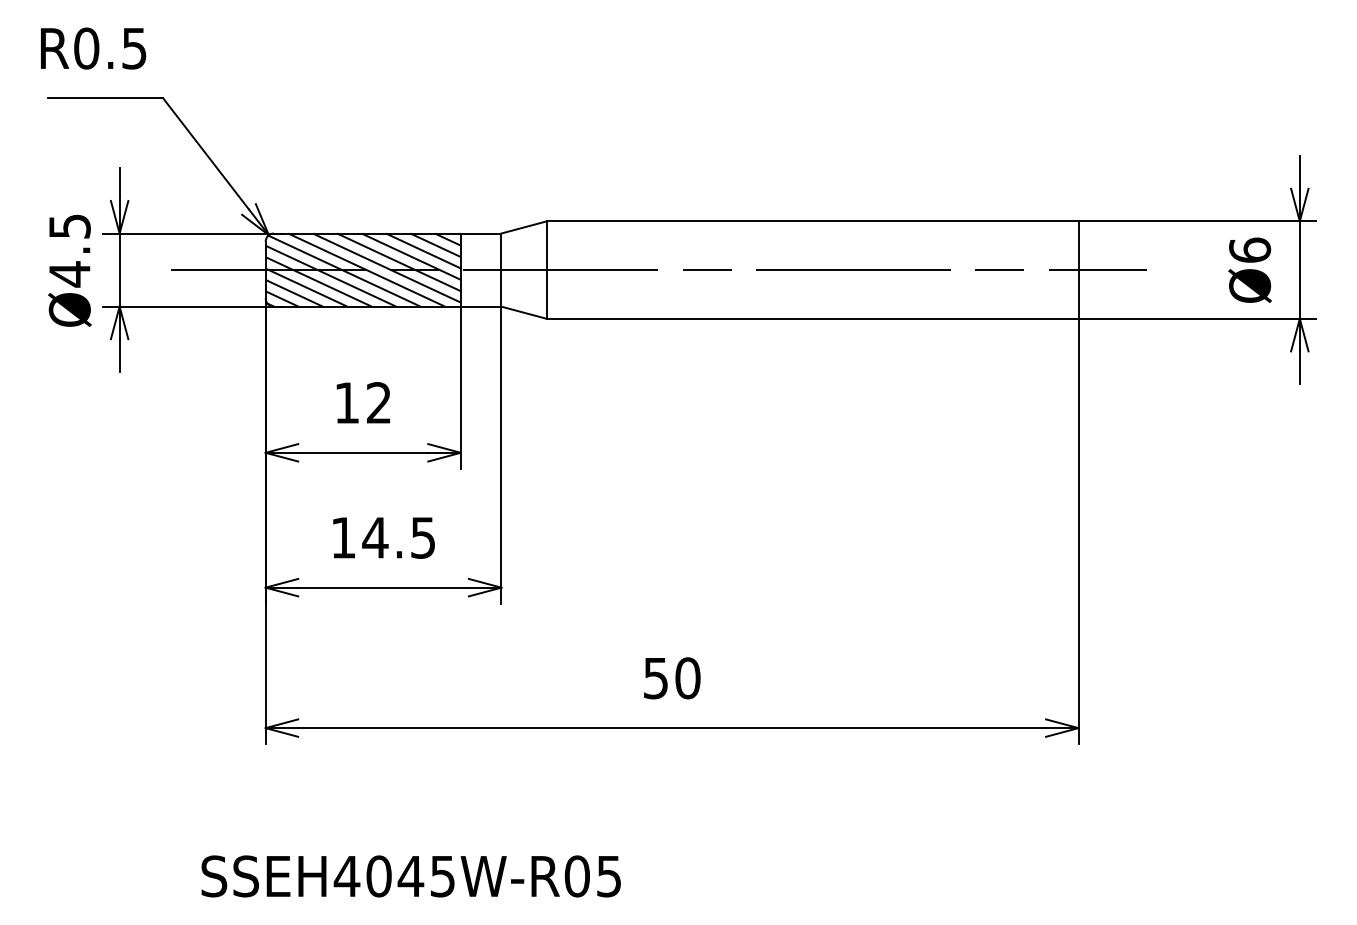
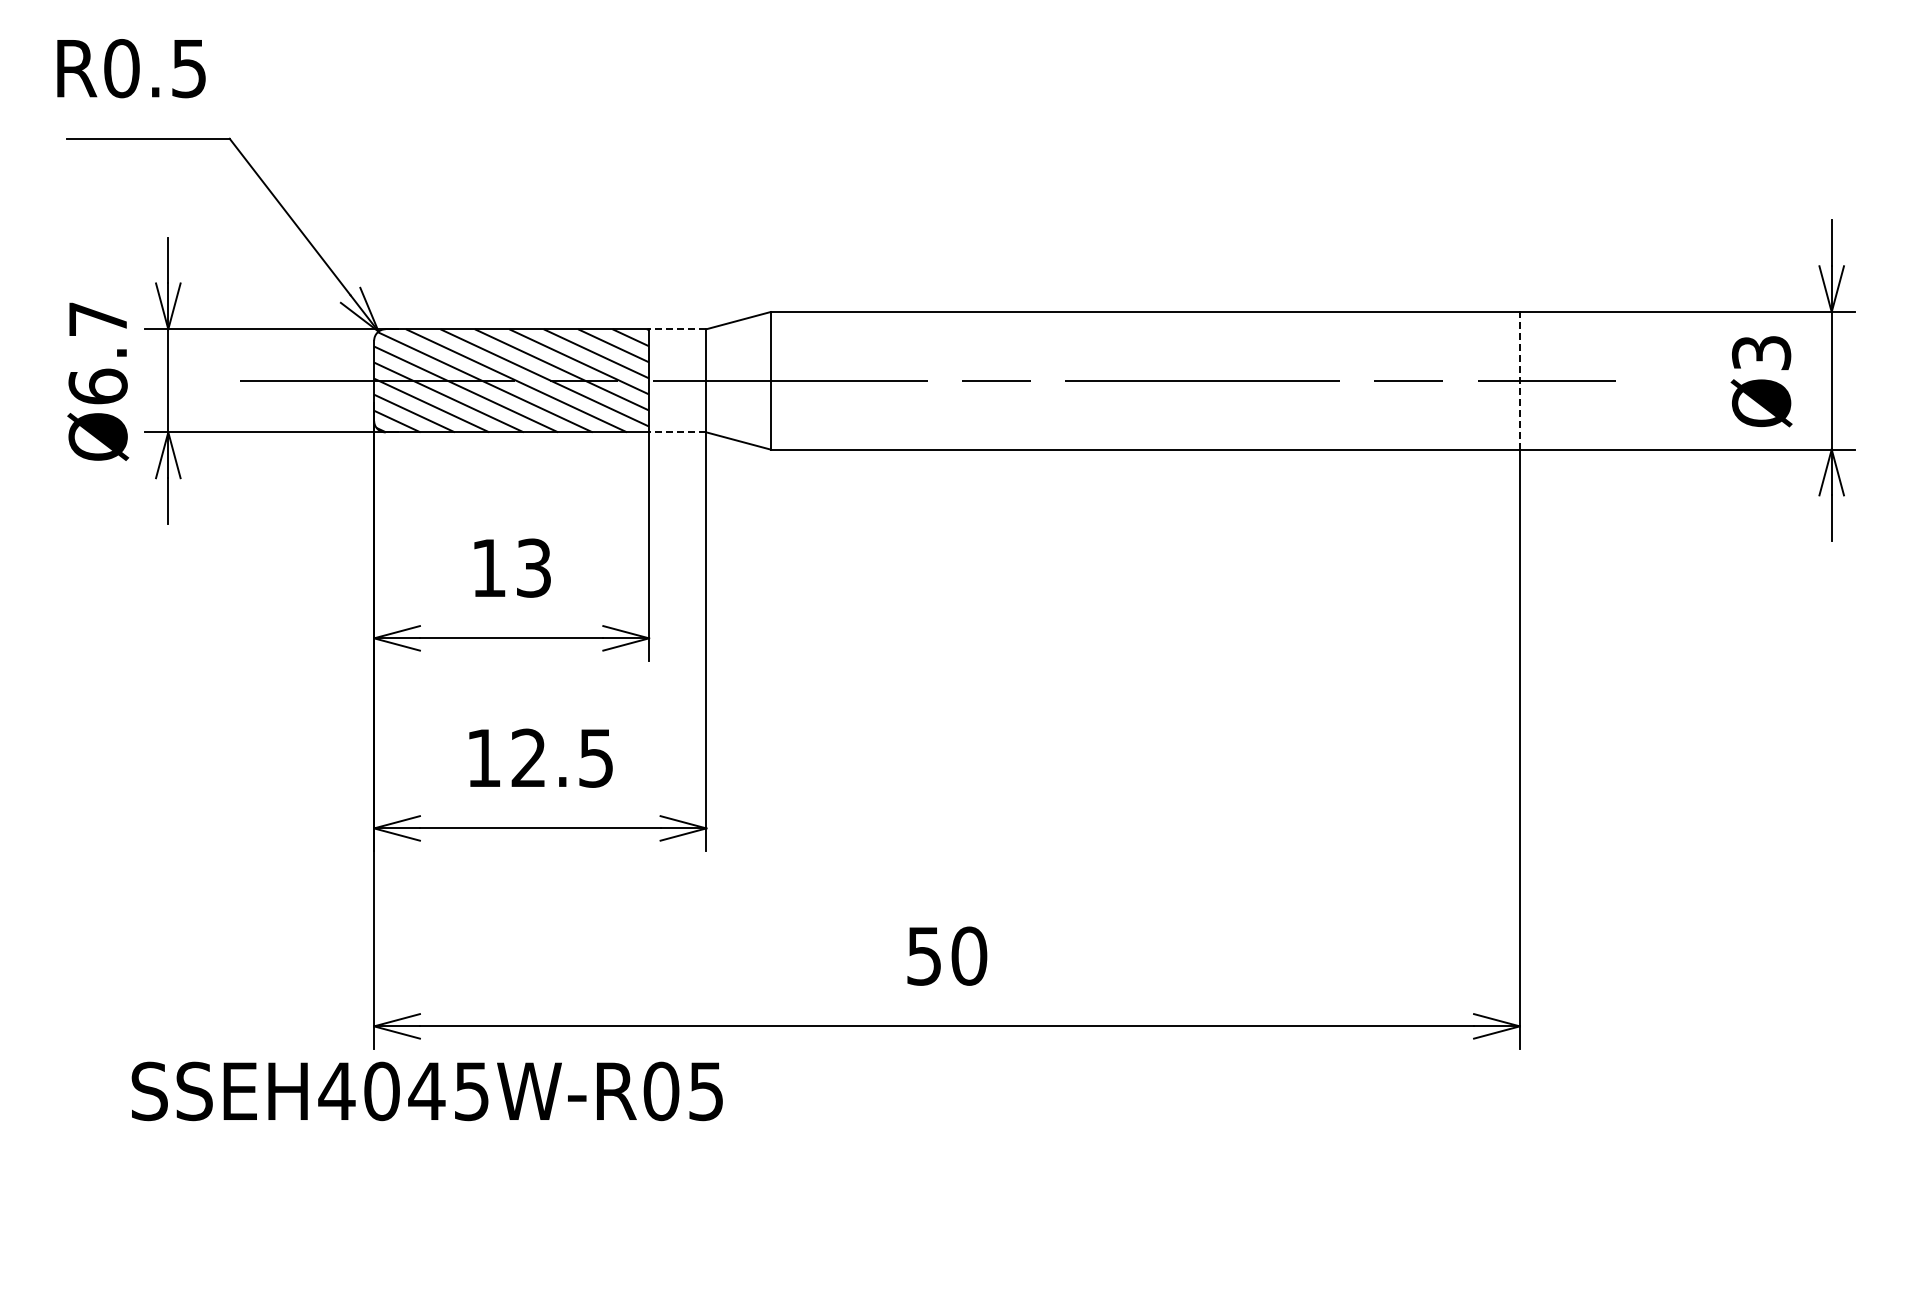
line: (480, 233) -> (677, 329), solid -> dashed
text: (69, 250) -> (97, 353), Ø4.5 -> Ø6.7
text: (1250, 250) -> (1761, 352), Ø6 -> Ø3
line: (1078, 269) -> (1519, 380), solid -> dashed
line: (480, 306) -> (677, 432), solid -> dashed
text: (378, 402) -> (533, 567), 12 -> 13
text: (375, 537) -> (528, 757), 14.5 -> 12.5
text: (410, 876) -> (426, 1091), moved

